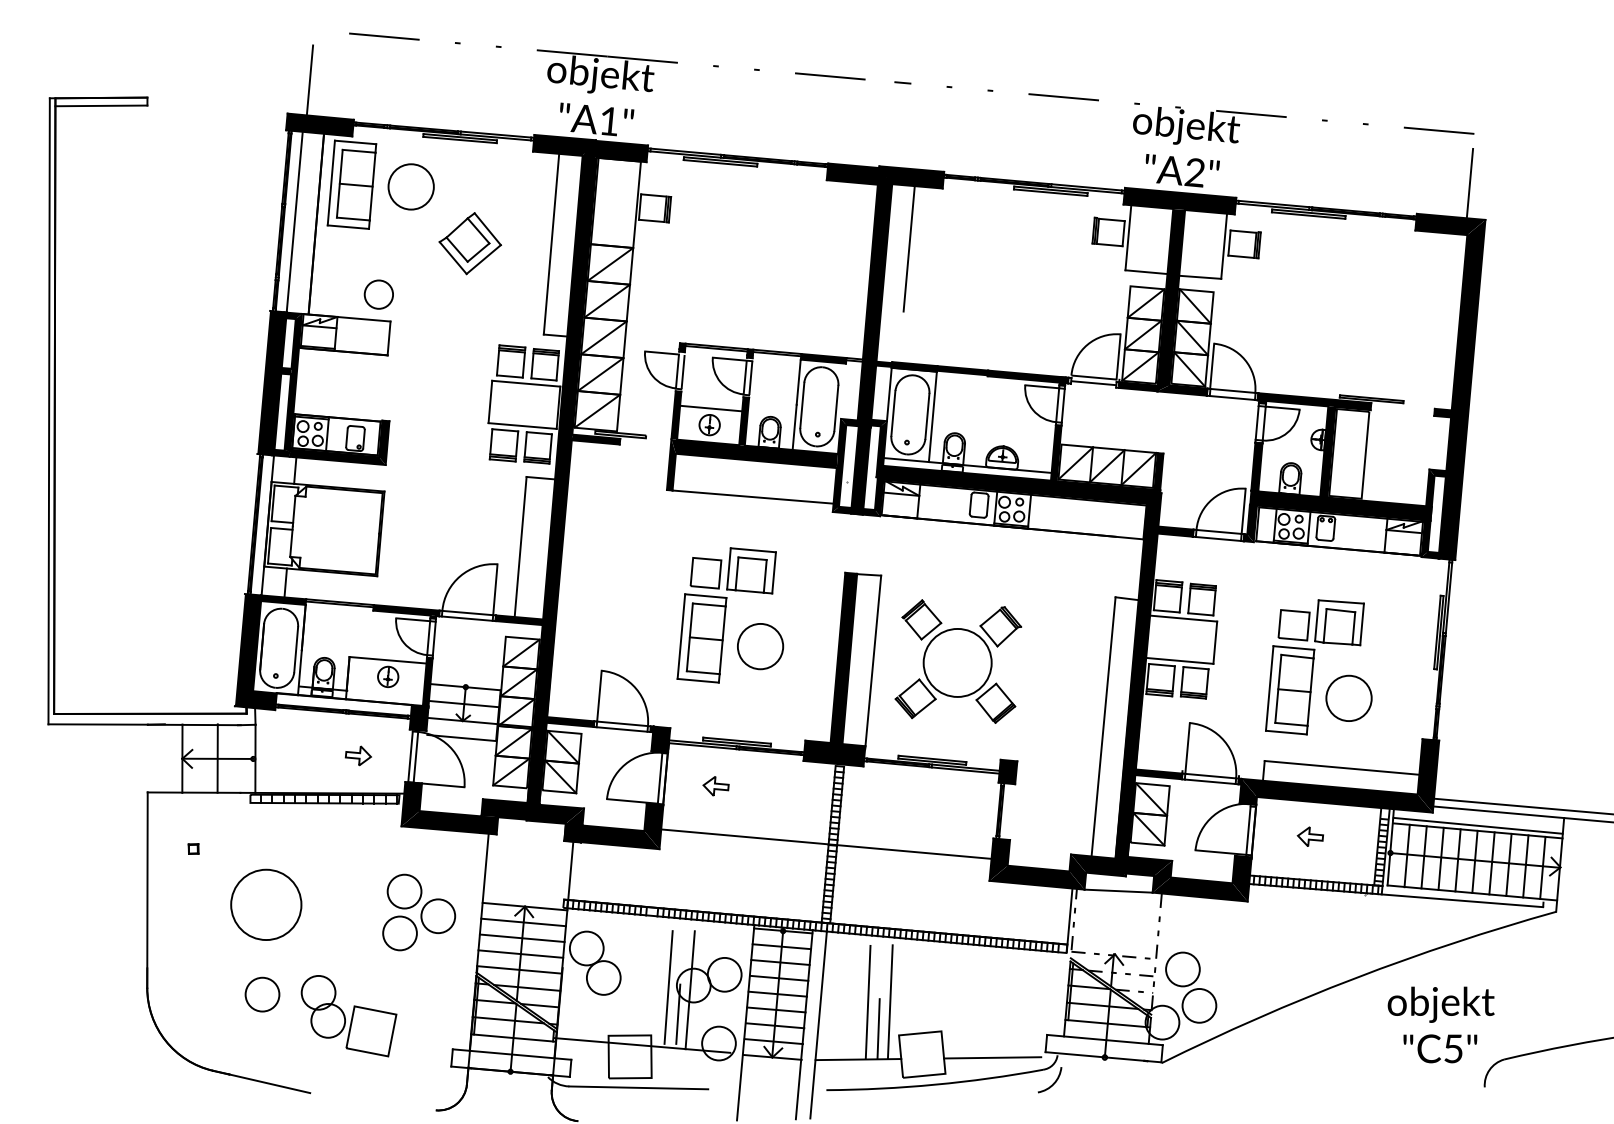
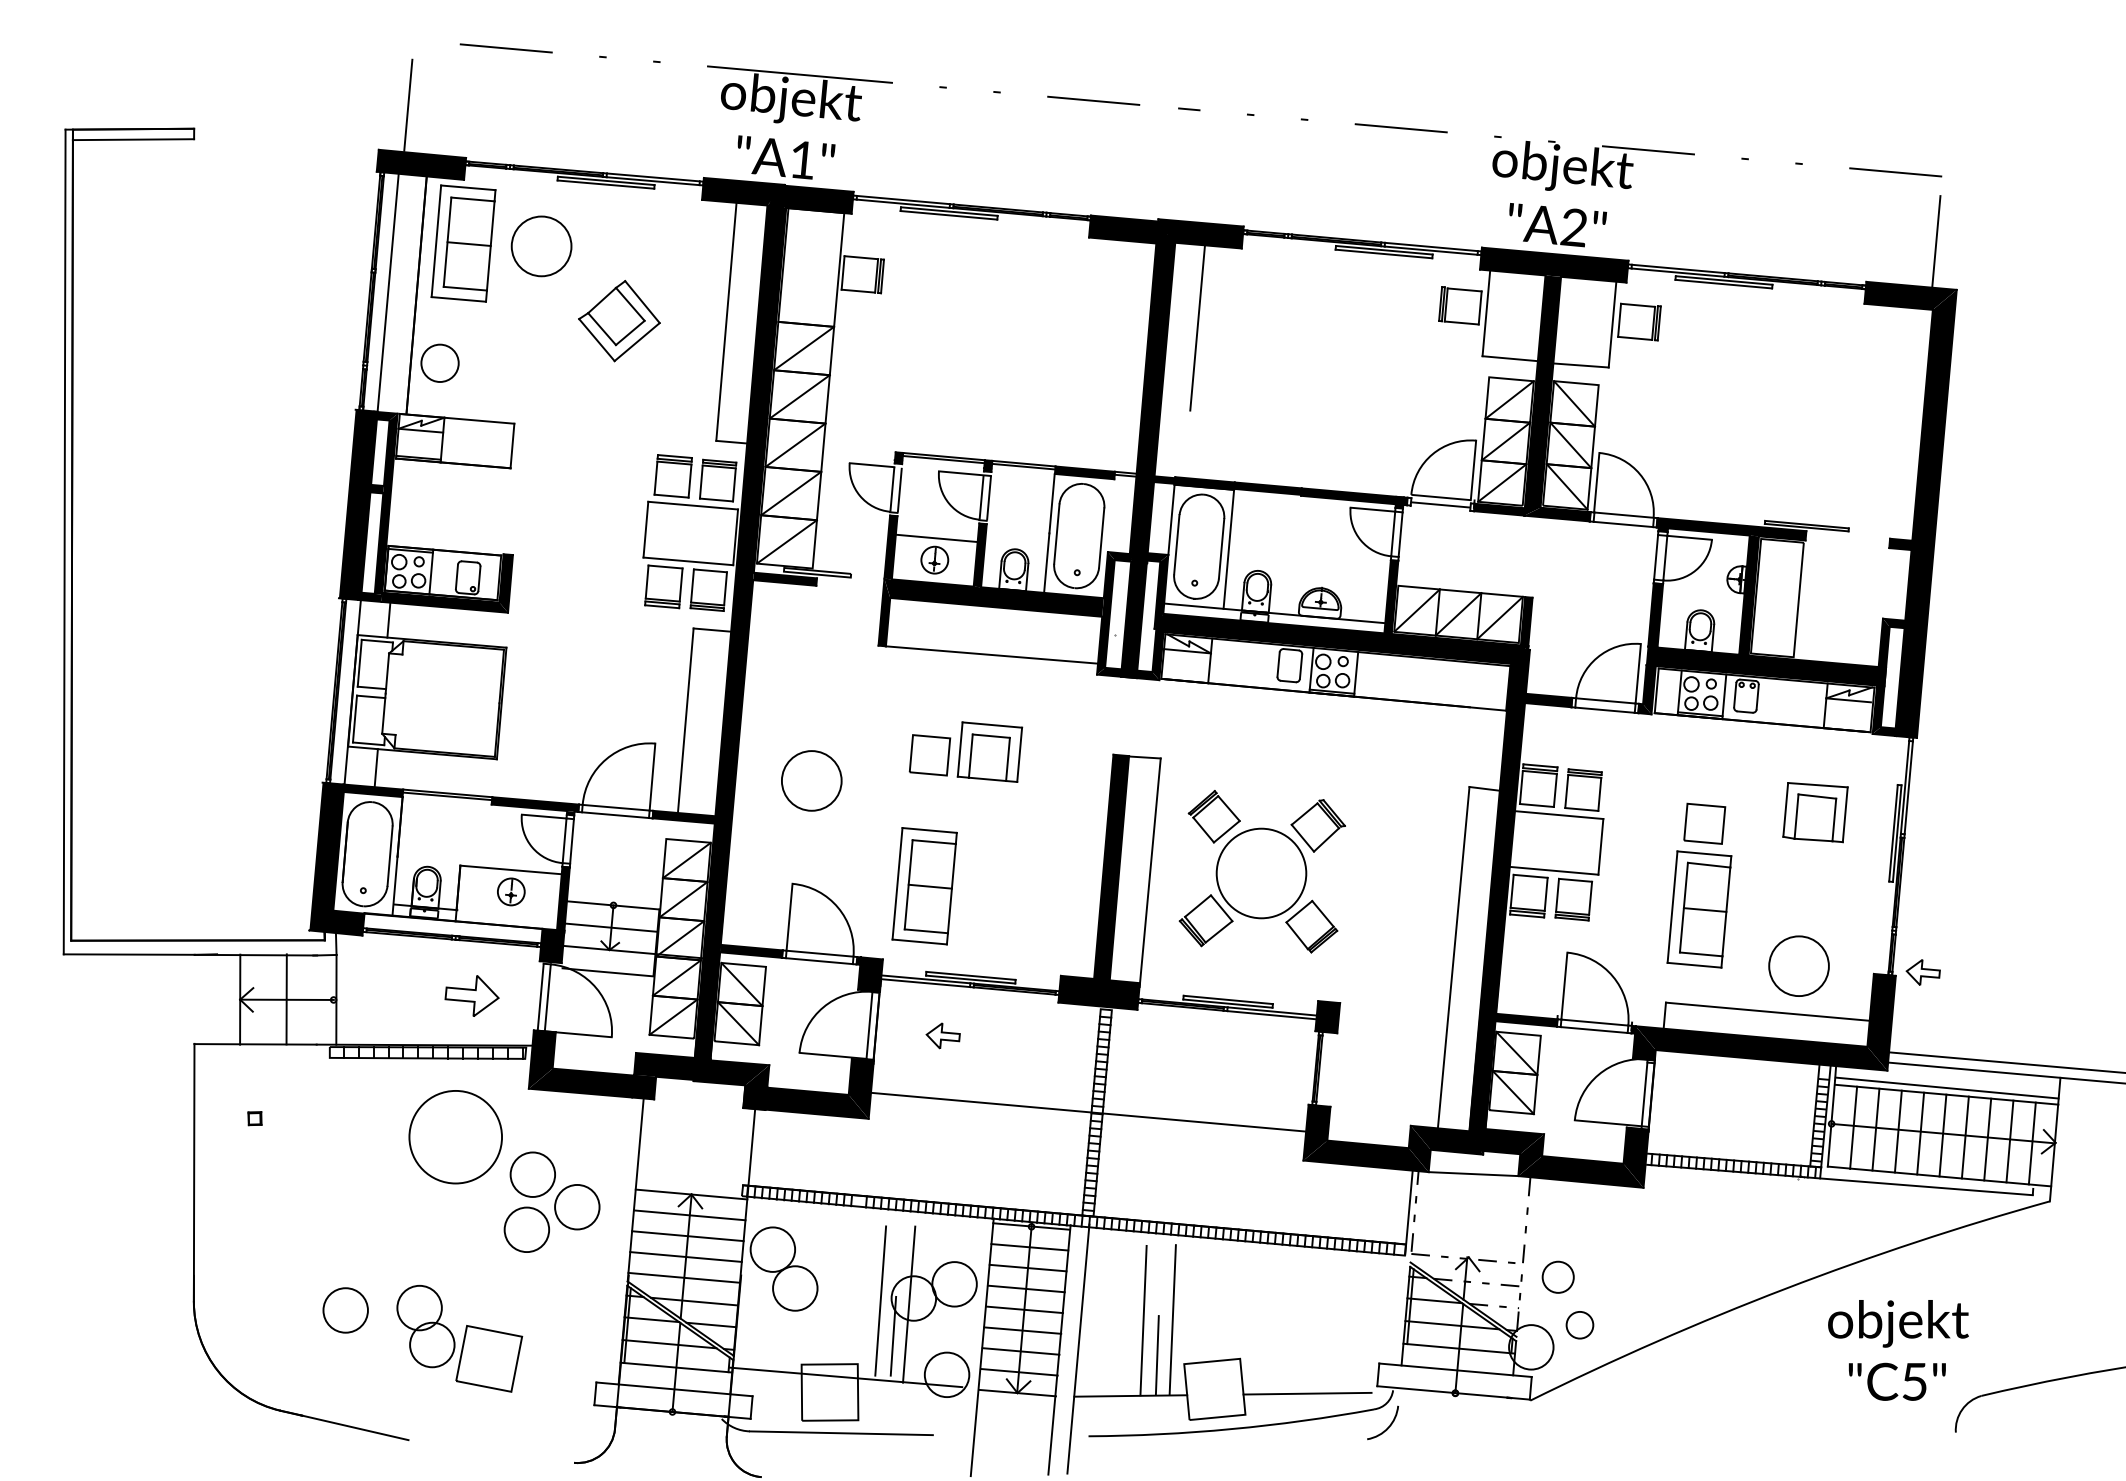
circle: (378, 294) -> (439, 362), moved
part: (1339, 622) -> (1815, 812), moved
part: (701, 638) -> (924, 886), moved
circle: (760, 646) -> (811, 780), moved
circle: (1348, 697) -> (1798, 965), moved
part: (357, 755) -> (471, 995), size x1.6
part: (1309, 836) -> (1922, 972), moved
circle: (266, 905) -> (455, 1137), moved
circle: (1183, 969) -> (1558, 1277), size x0.7
circle: (1199, 1005) -> (1579, 1324), size x0.6

